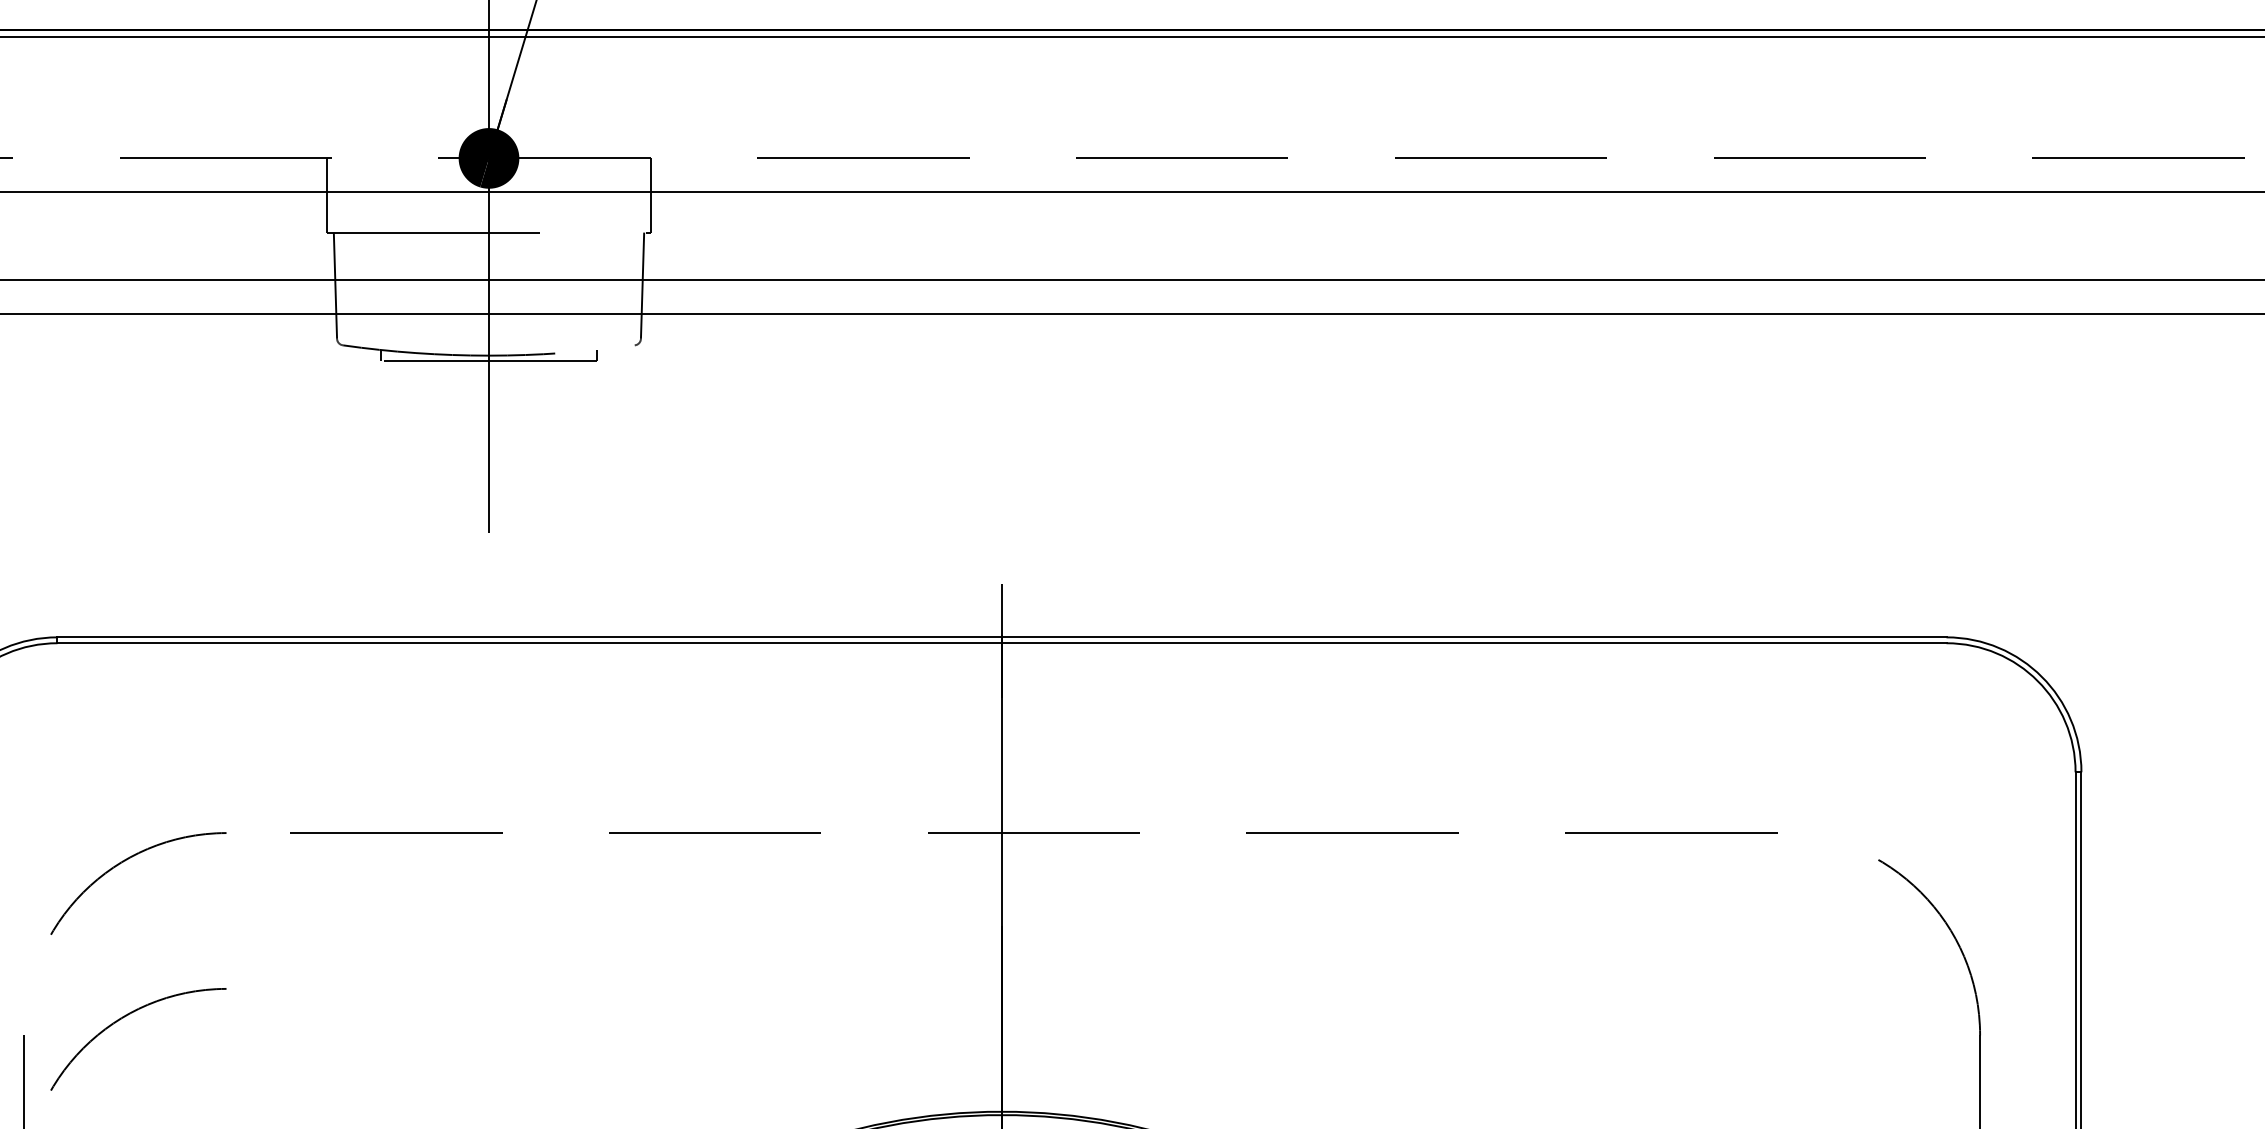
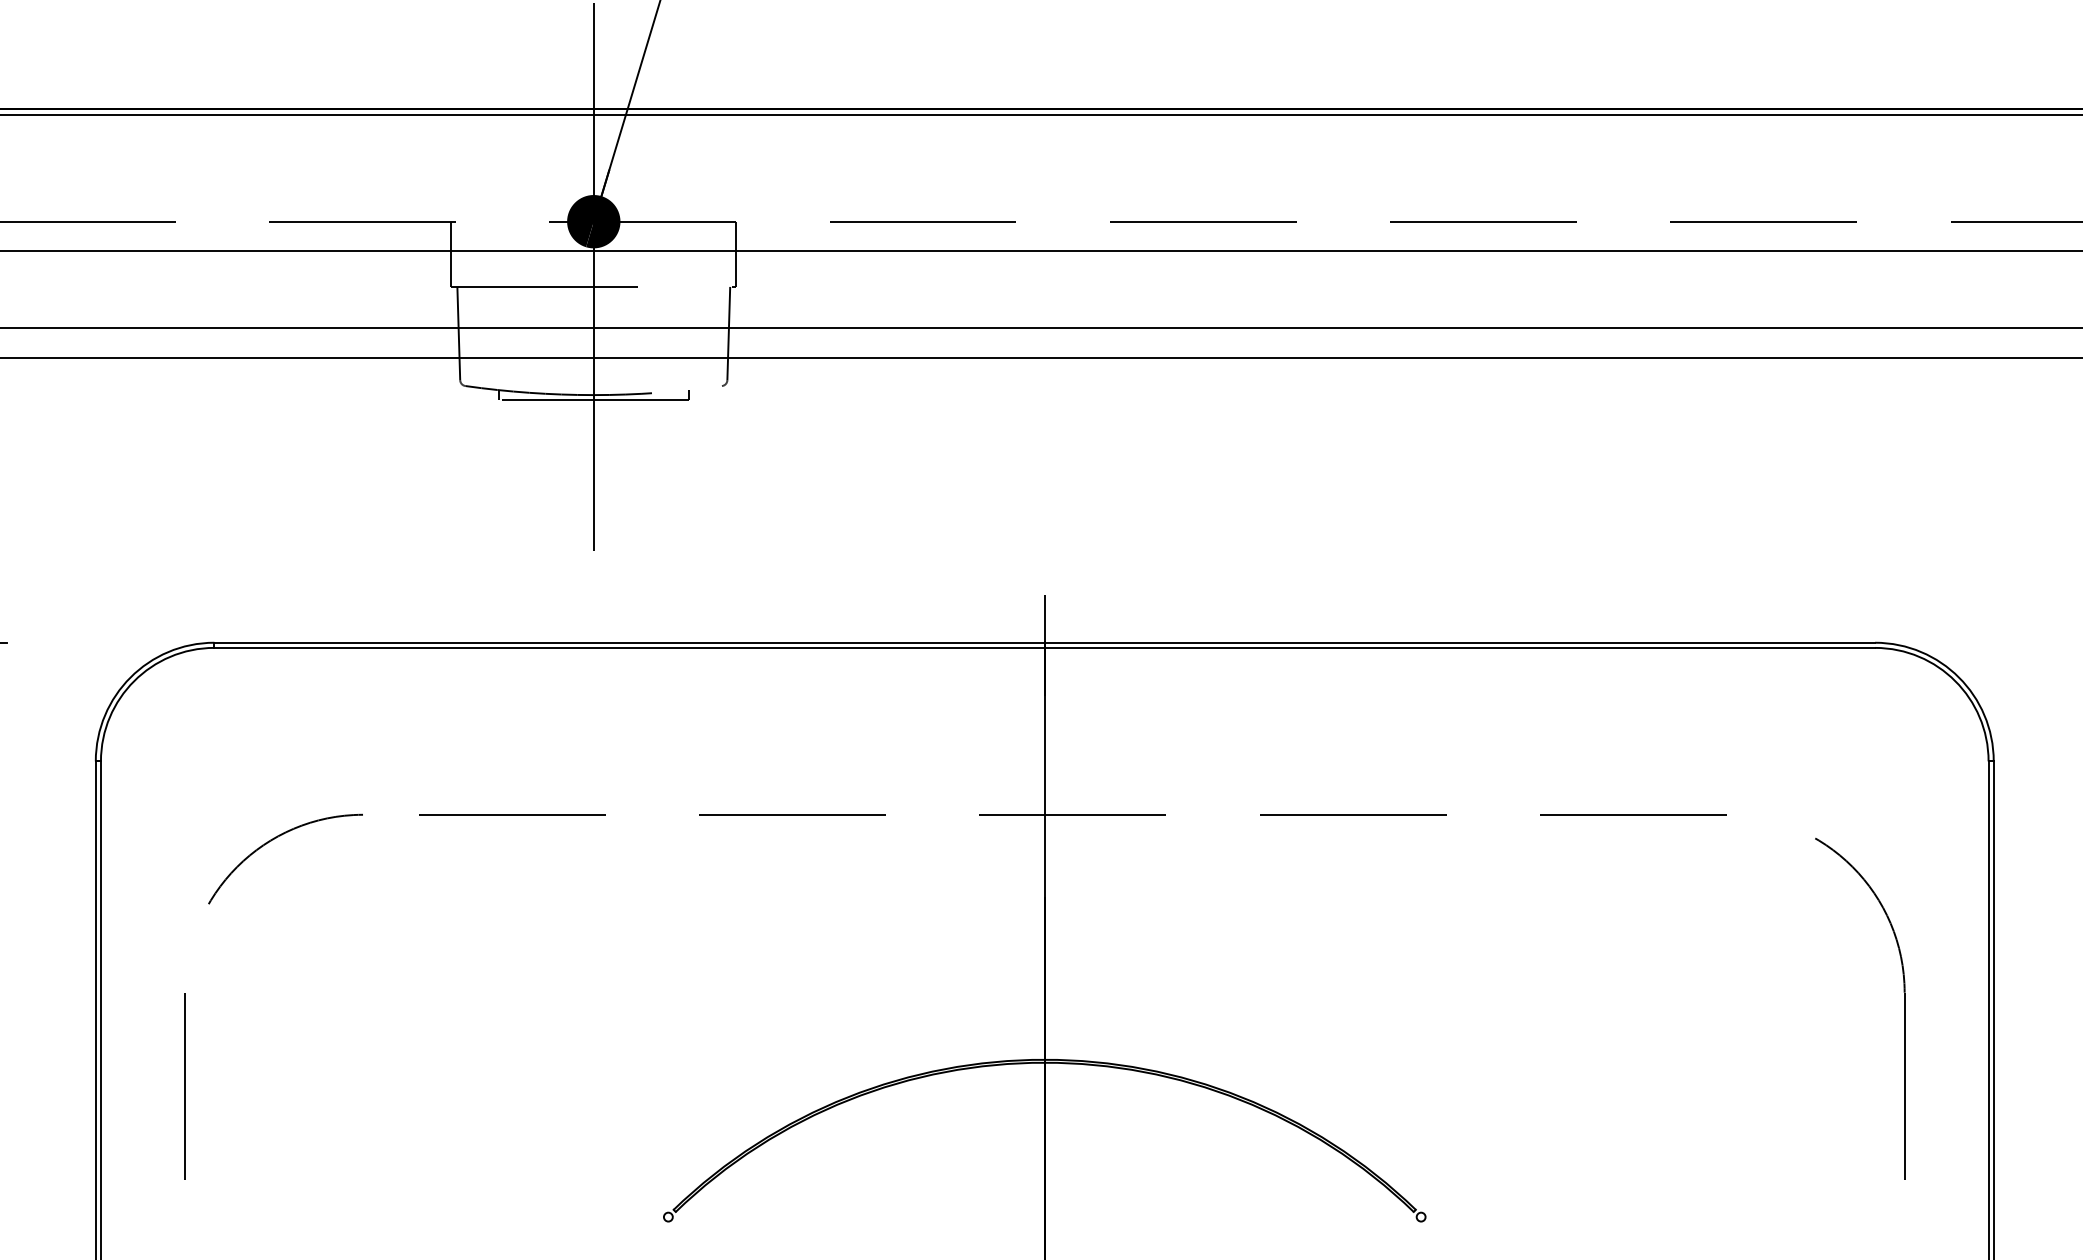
arc: (124, 1018) -> (273, 977), removed

